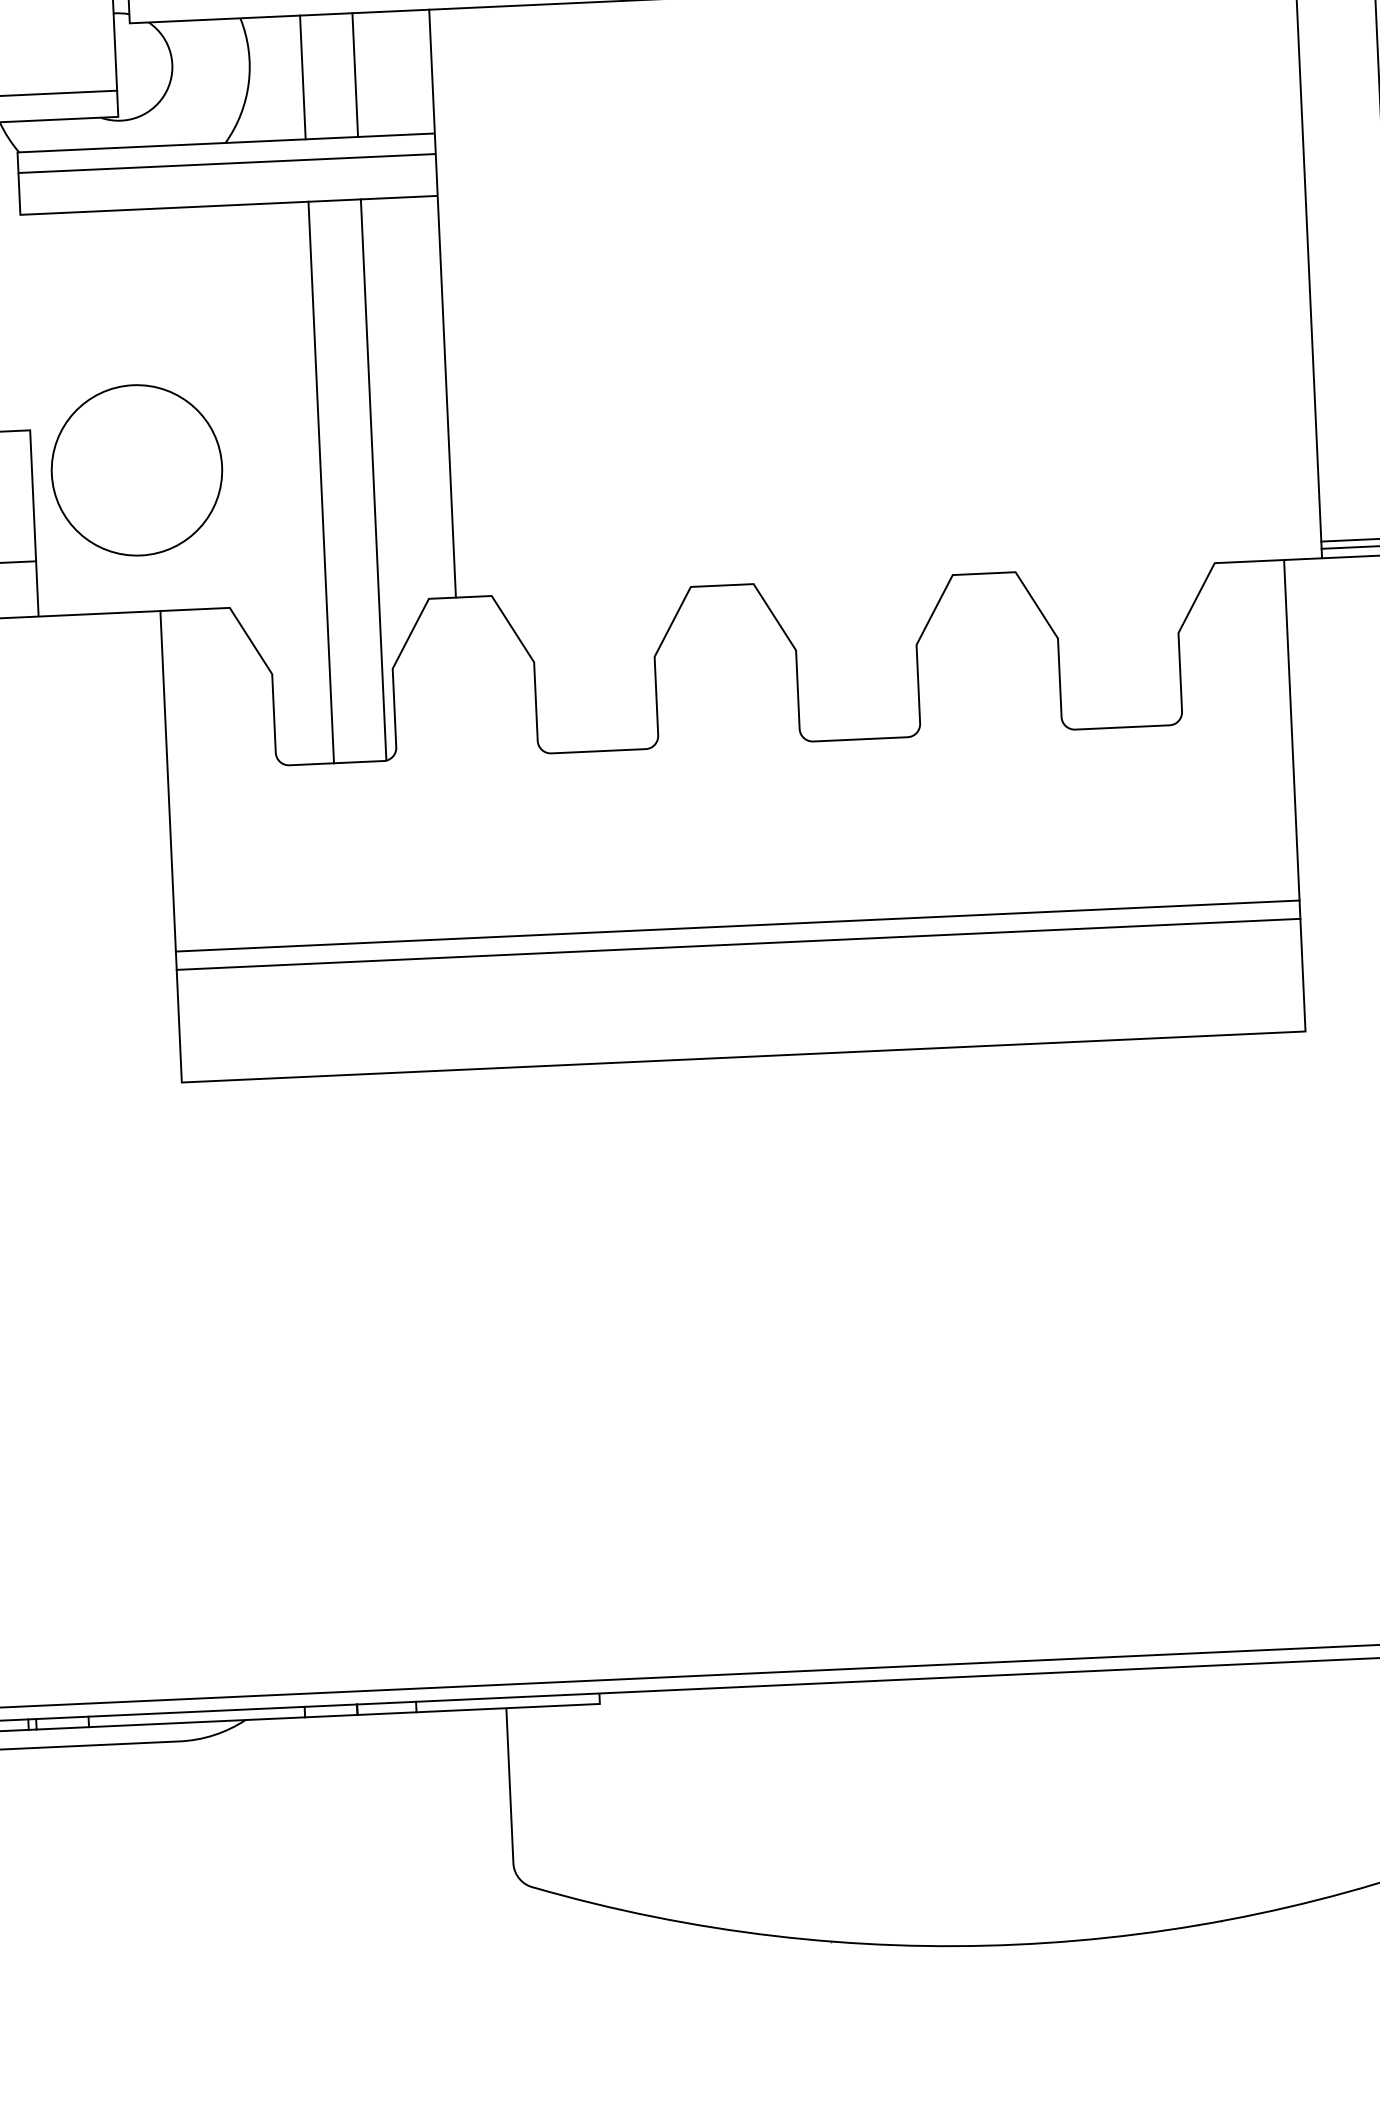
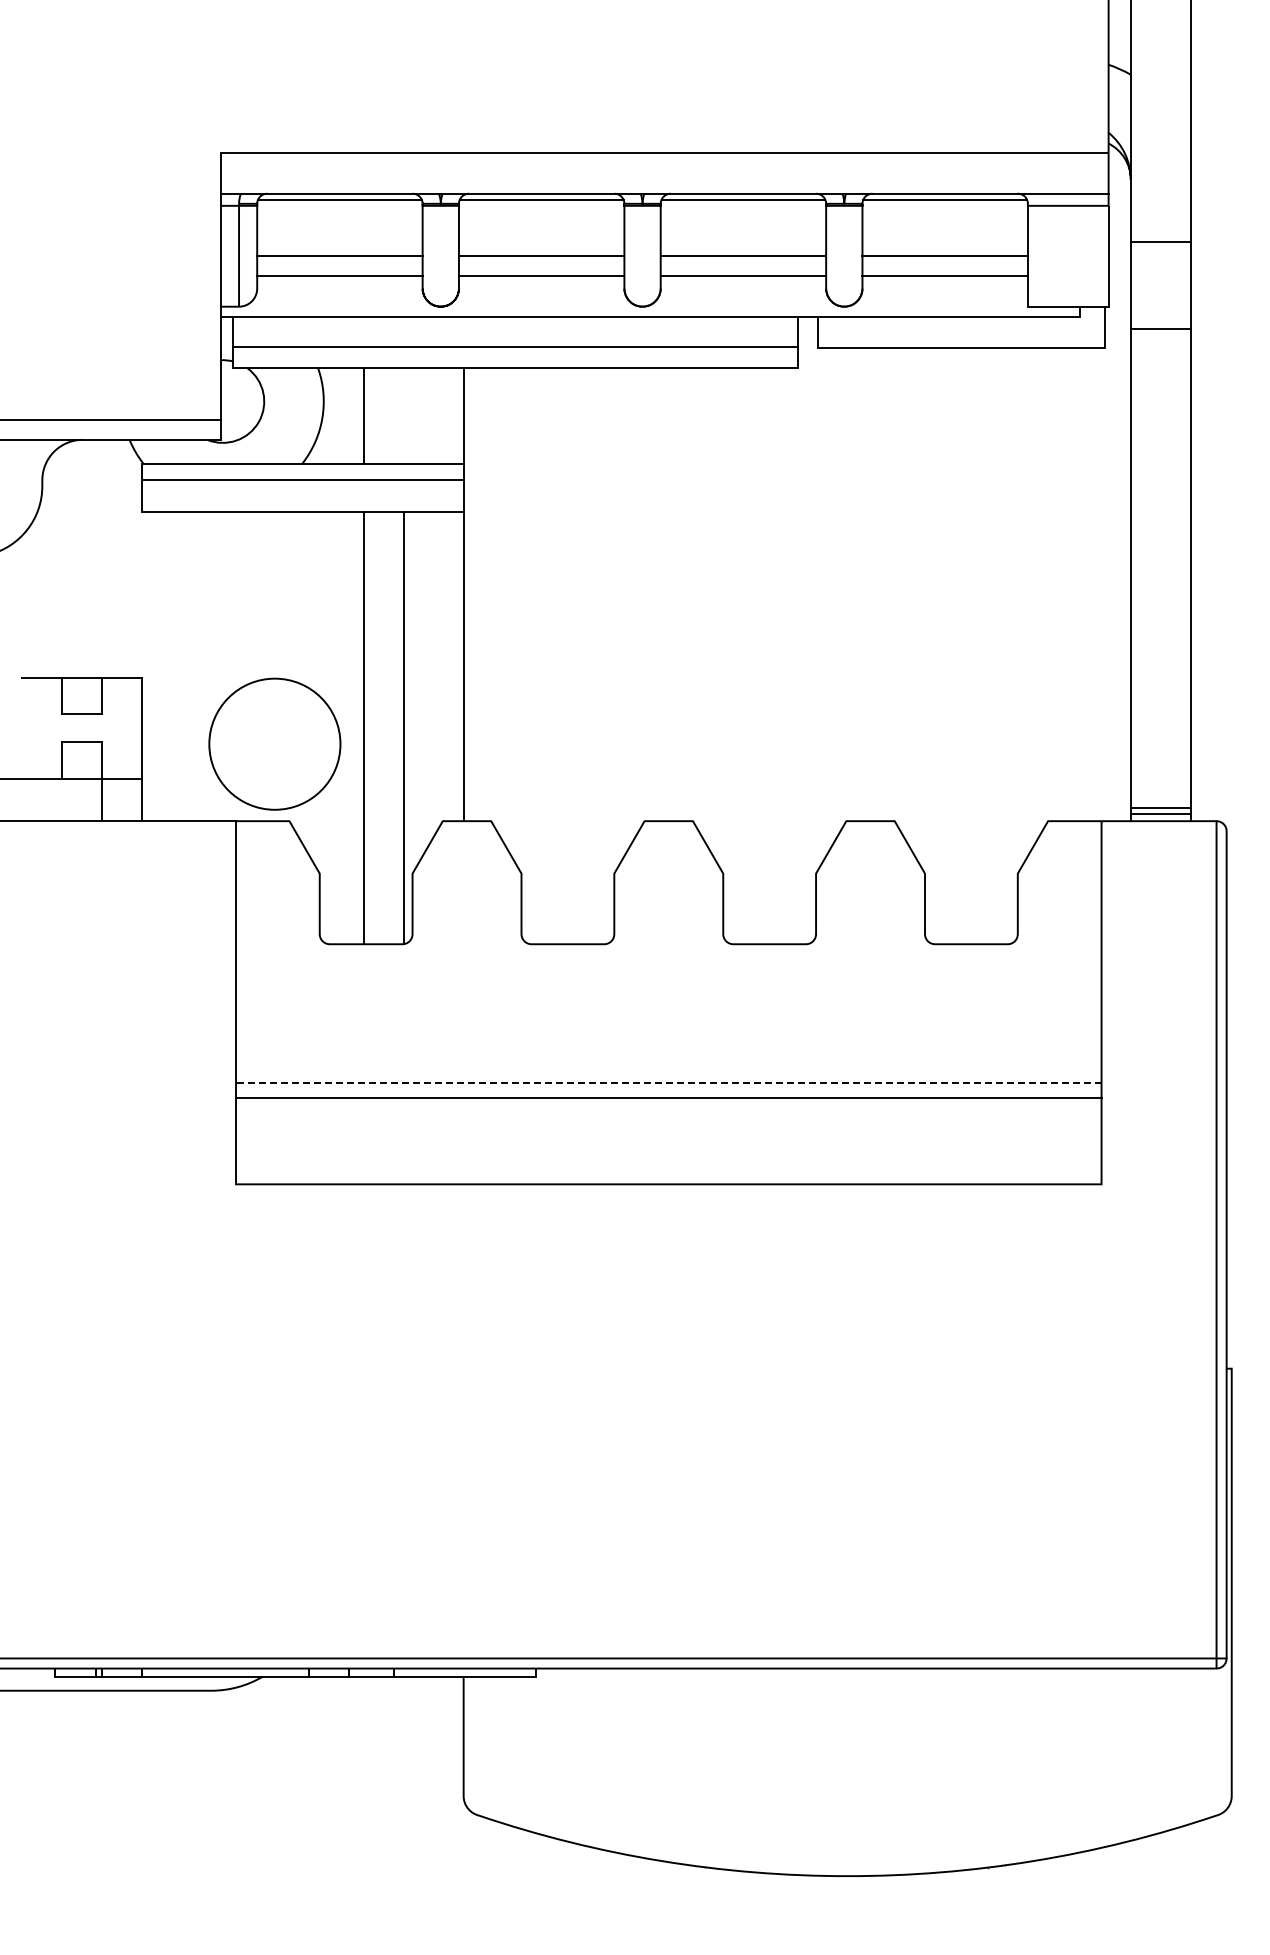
line: (355, 74) -> (404, 415), removed
circle: (136, 469) -> (274, 743), moved
line: (737, 926) -> (668, 1083), solid -> dashed

